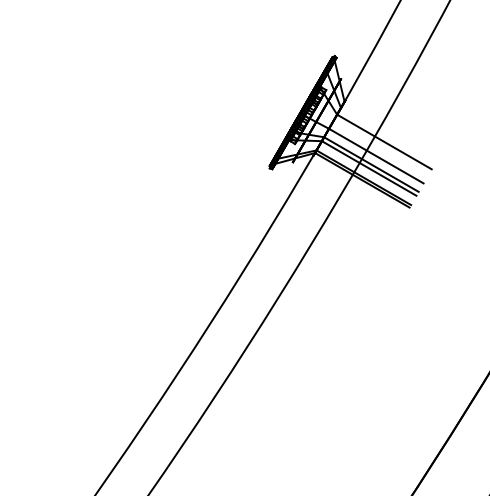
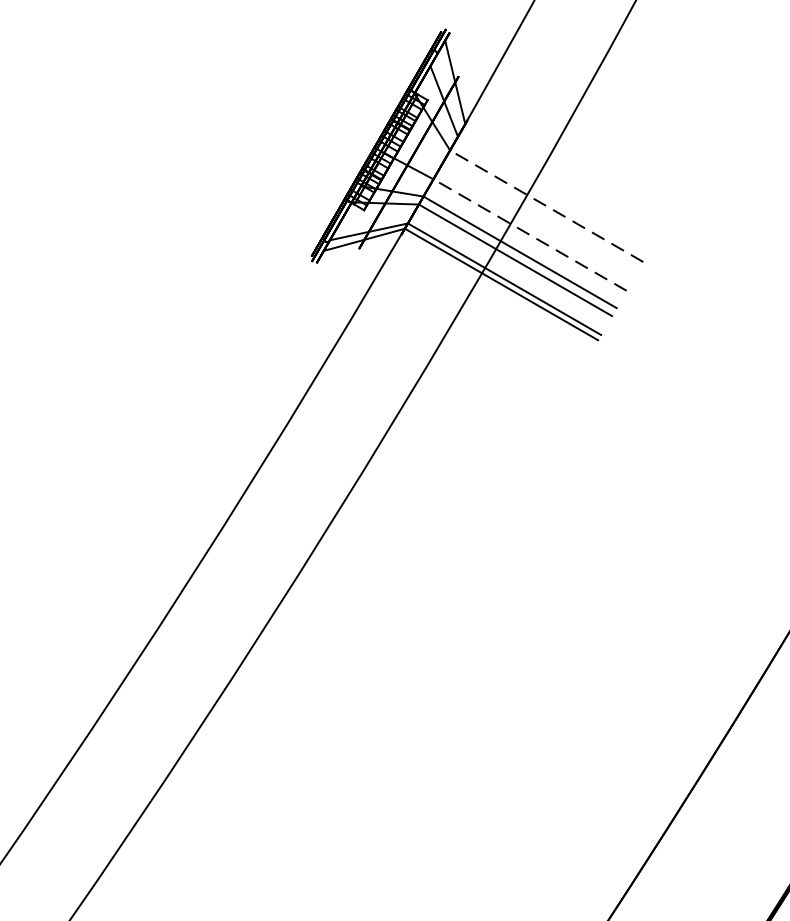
line: (384, 142) -> (546, 207), solid -> dashed
line: (376, 156) -> (530, 235), solid -> dashed

